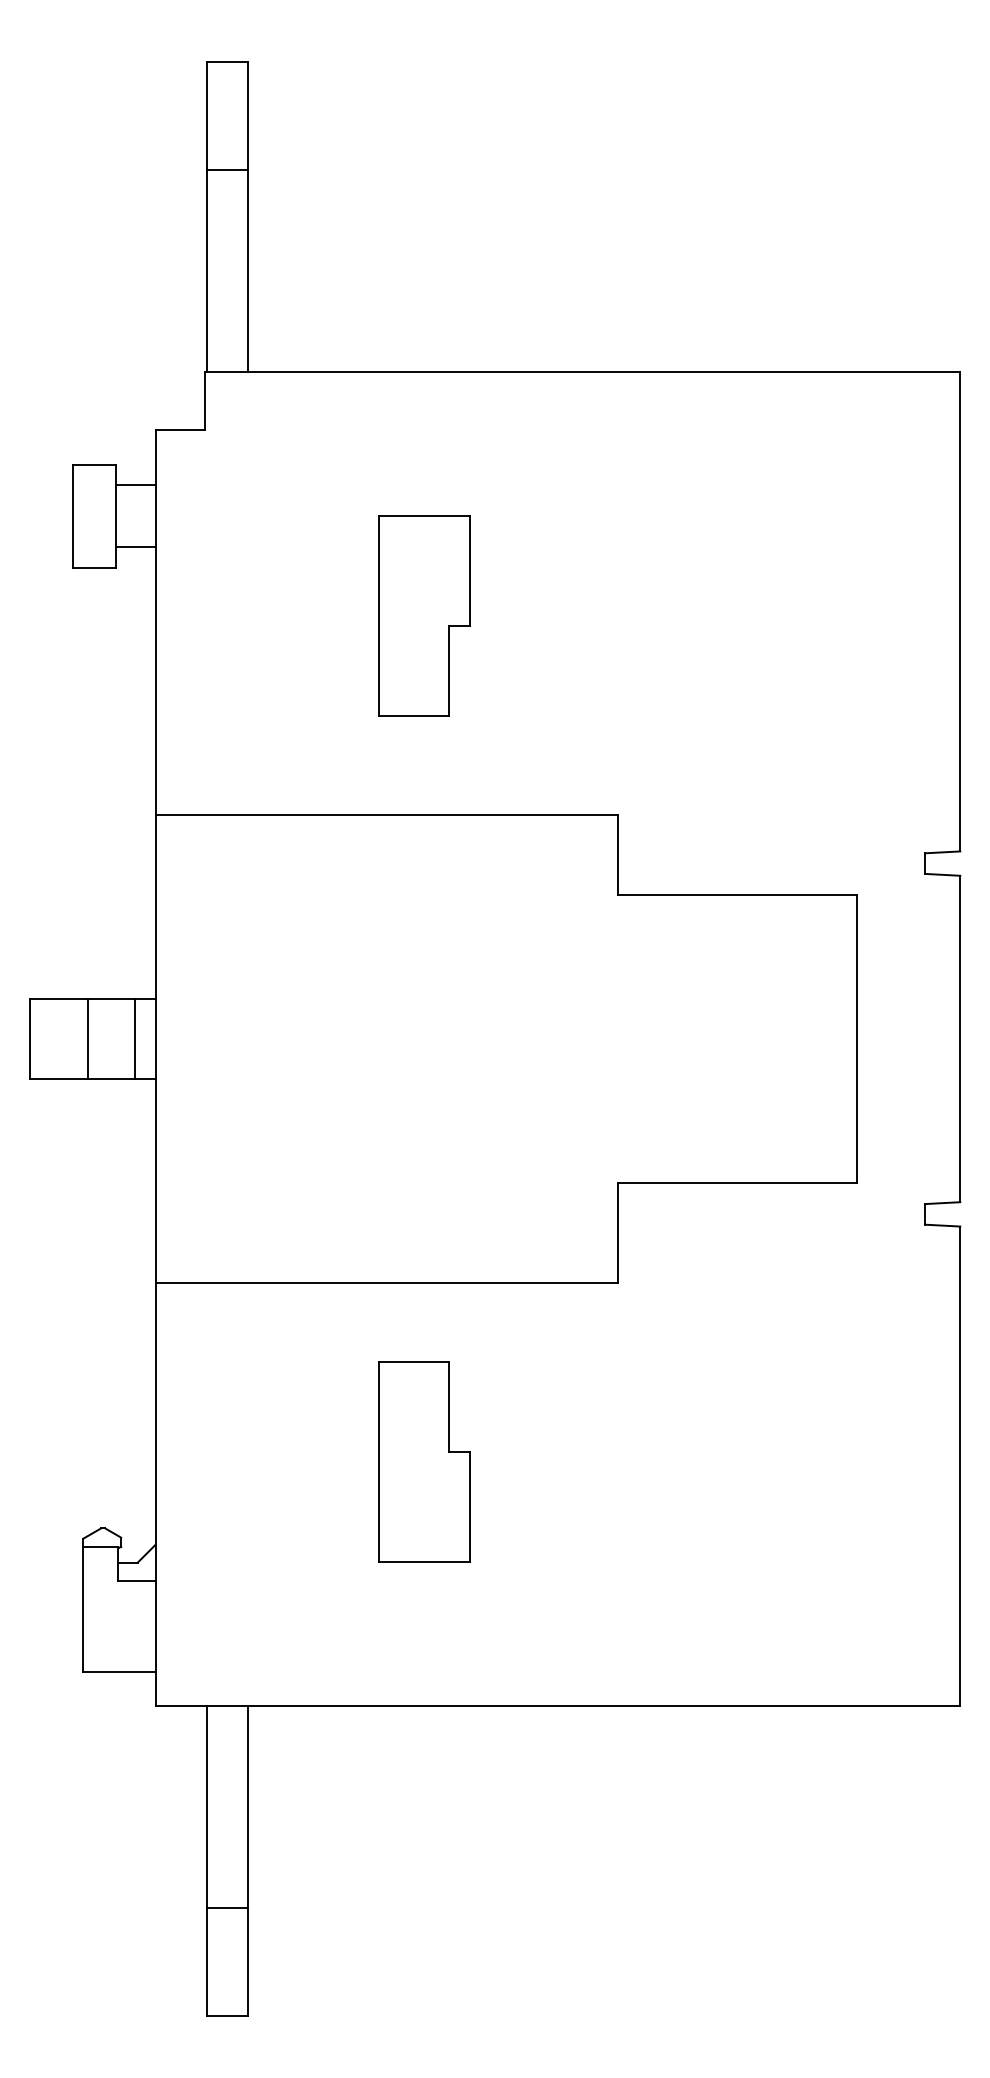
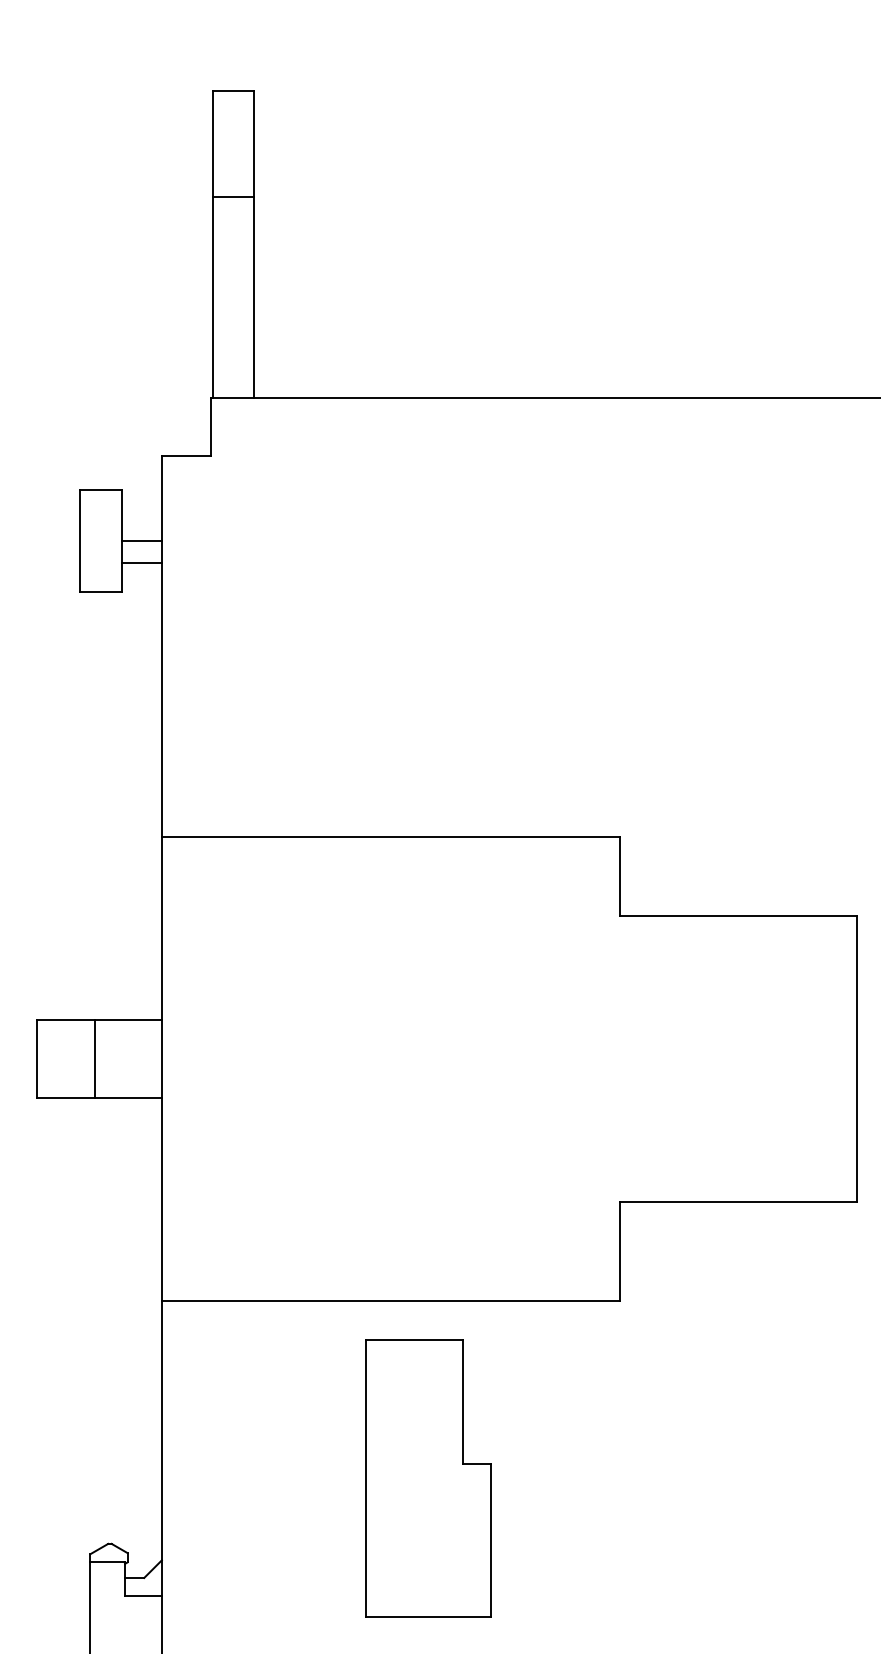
line: (135, 485) -> (142, 562), moved
line: (135, 547) -> (142, 541), moved
part: (424, 615) -> (428, 639), removed
line: (135, 1038) -> (142, 1058), removed
part: (424, 1461) -> (428, 1477), size x1.4

